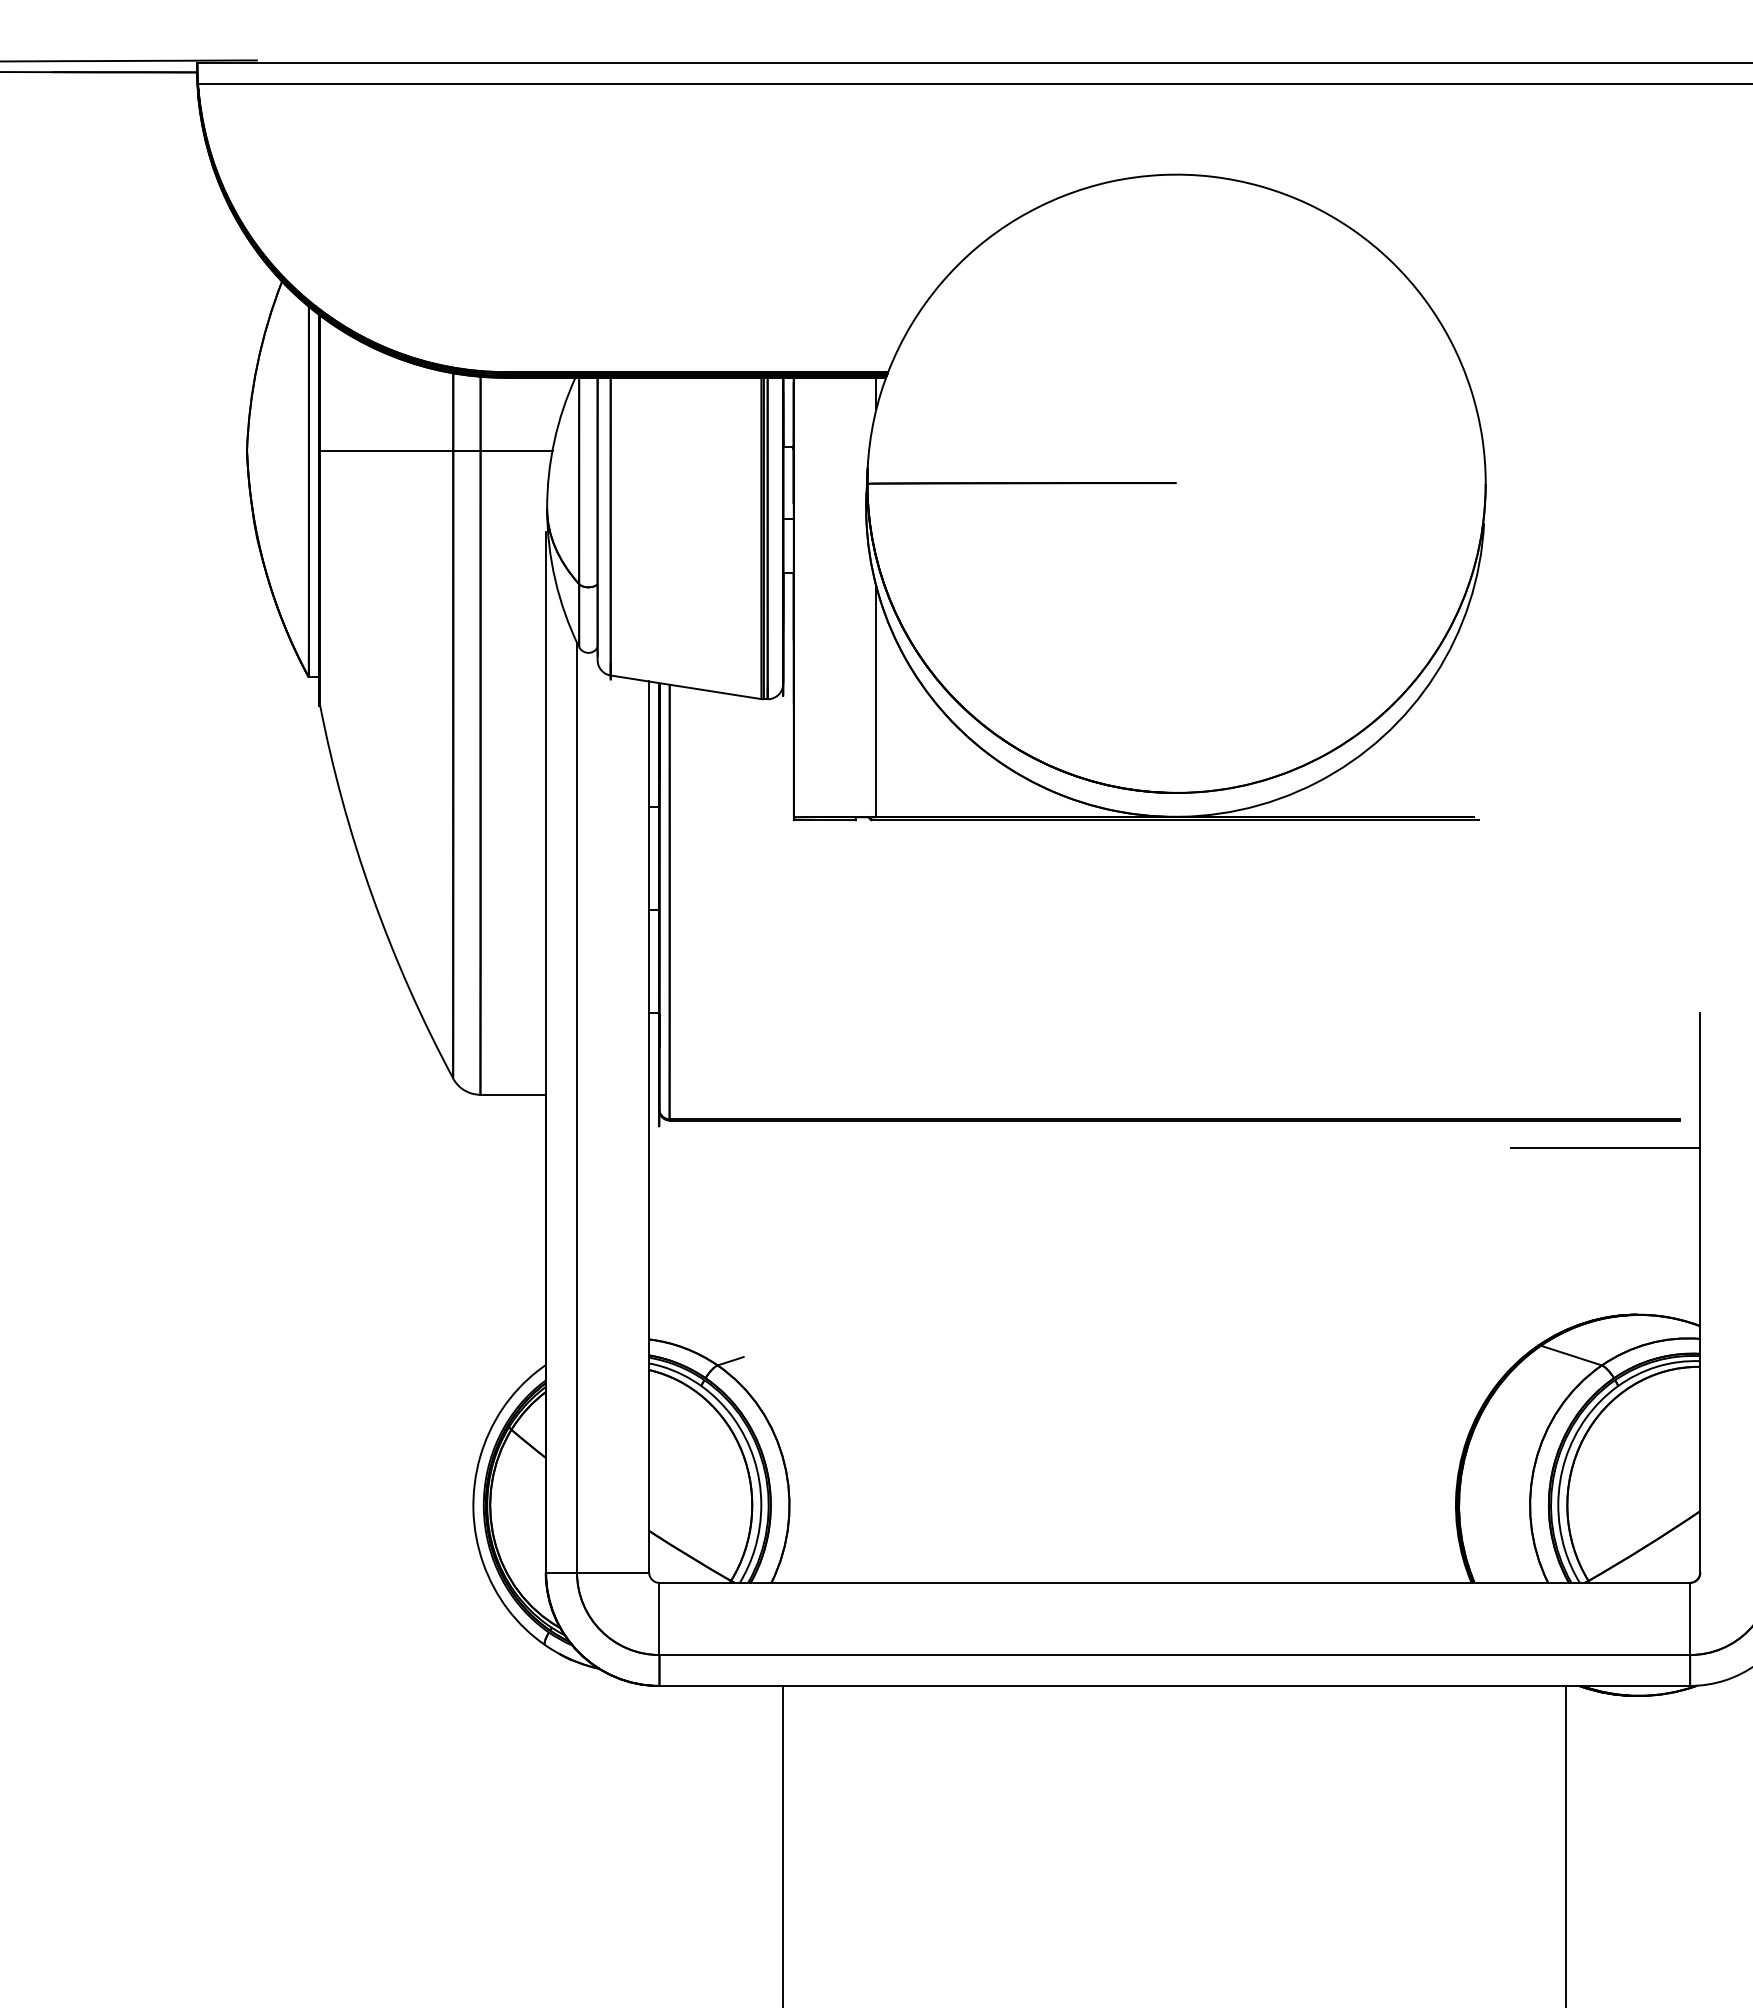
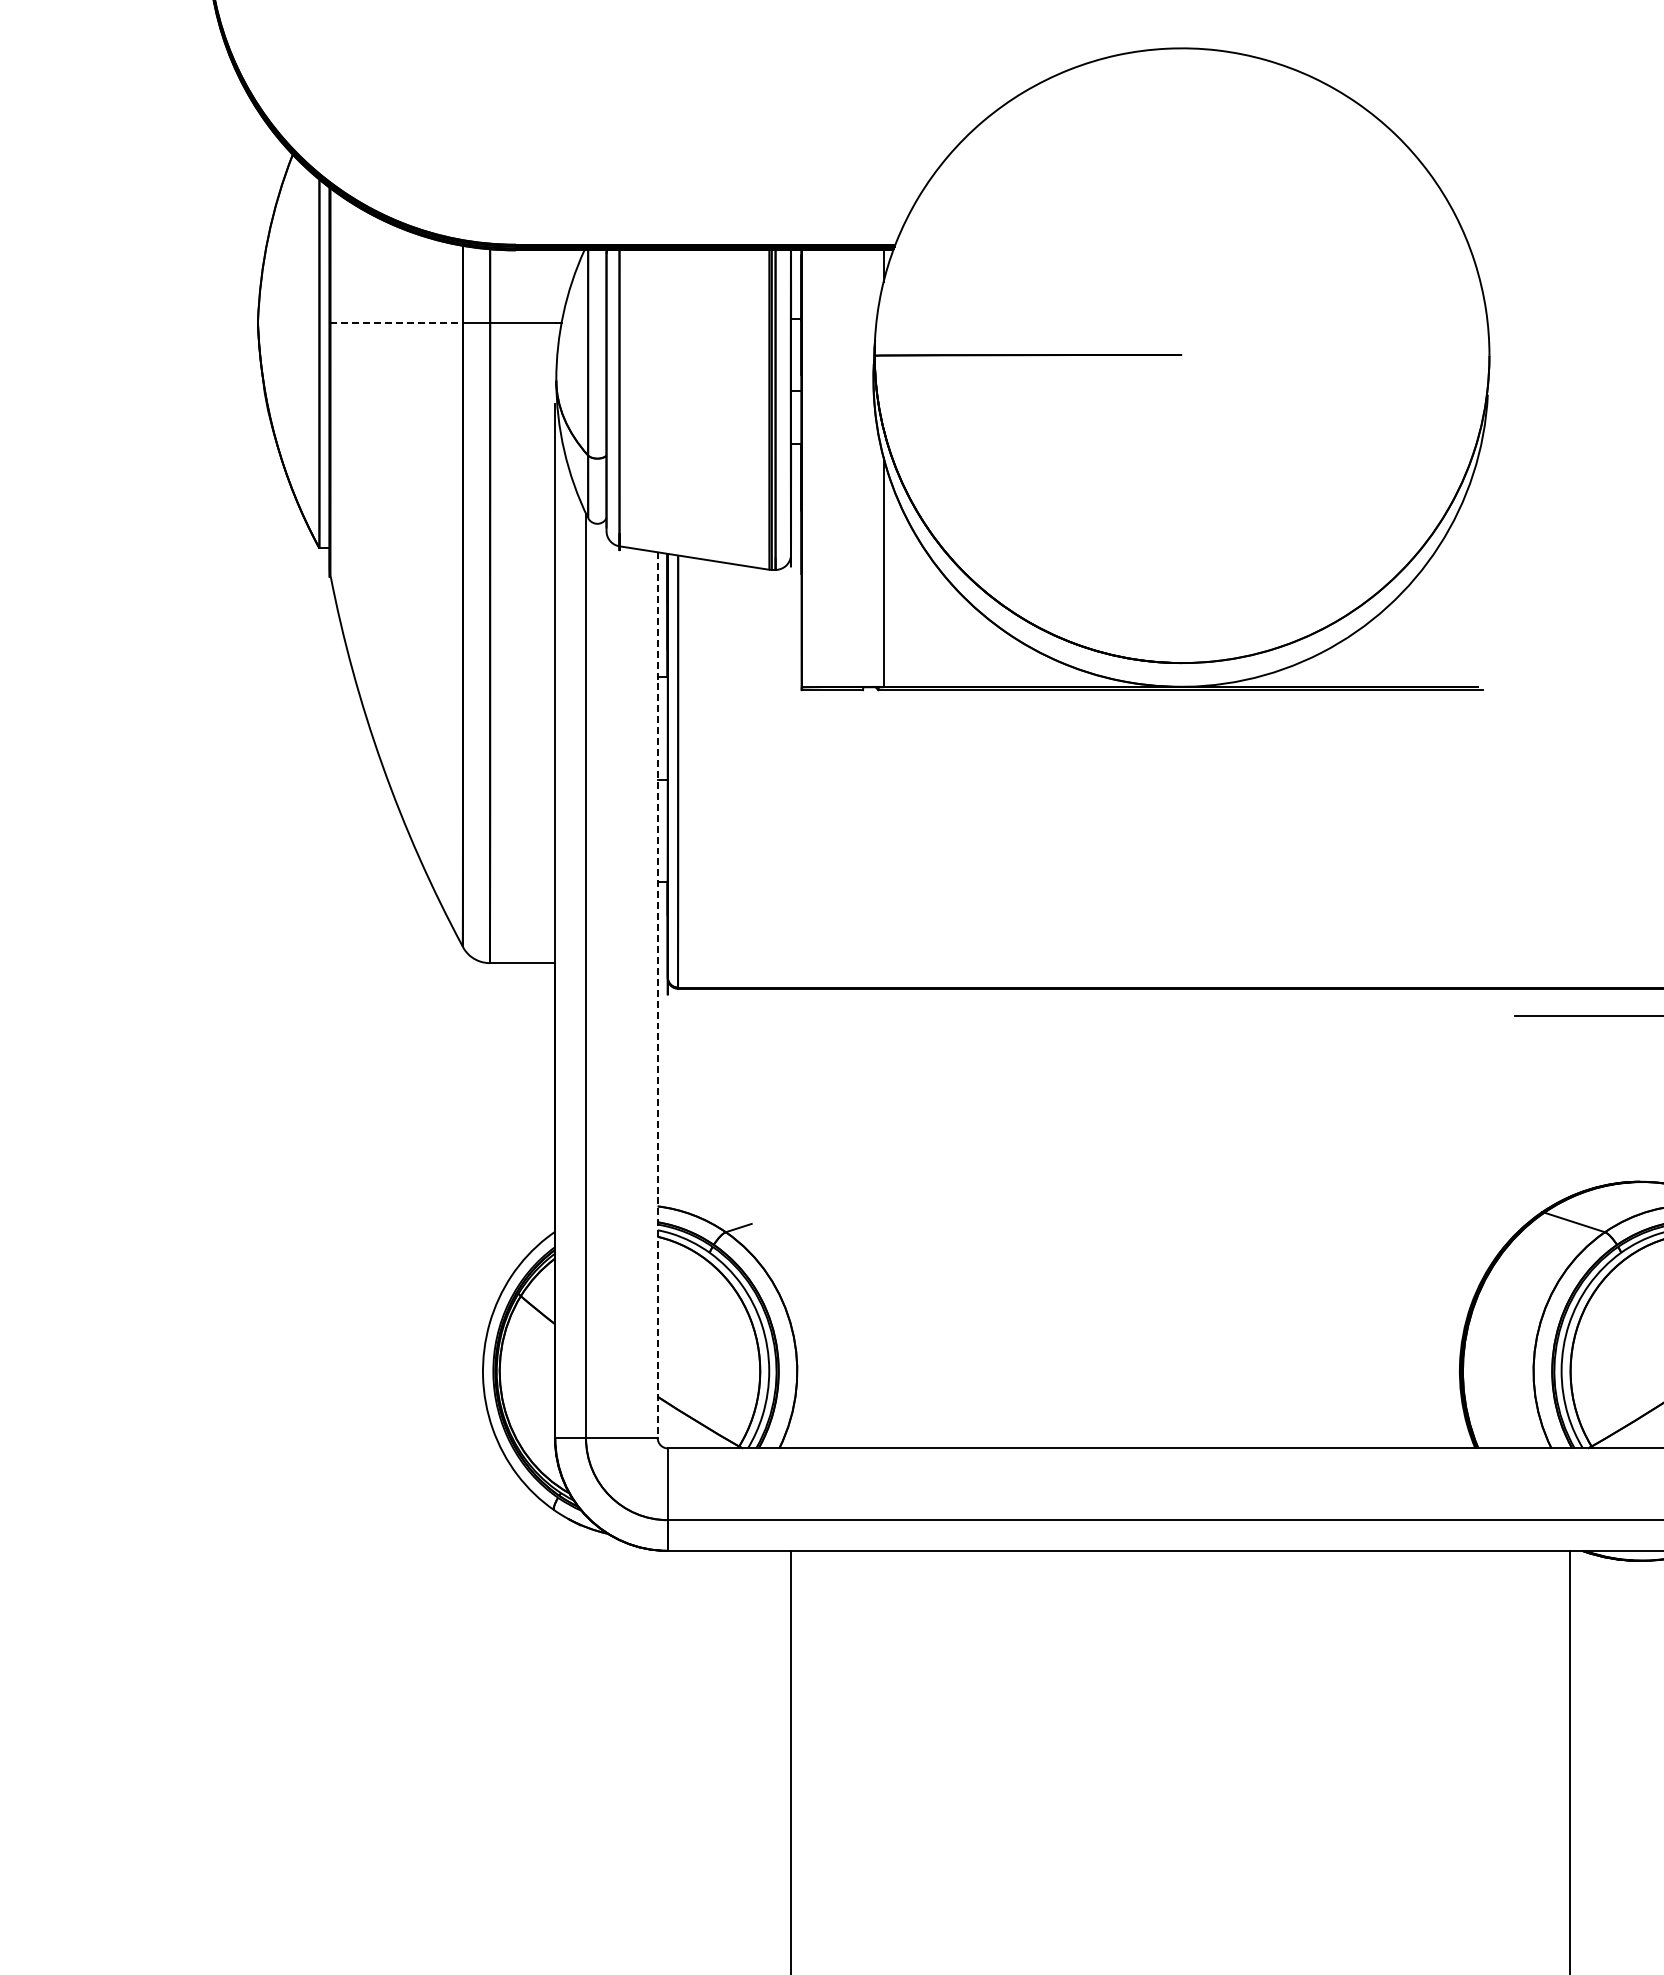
line: (386, 450) -> (396, 322), solid -> dashed
line: (649, 1127) -> (658, 995), solid -> dashed

